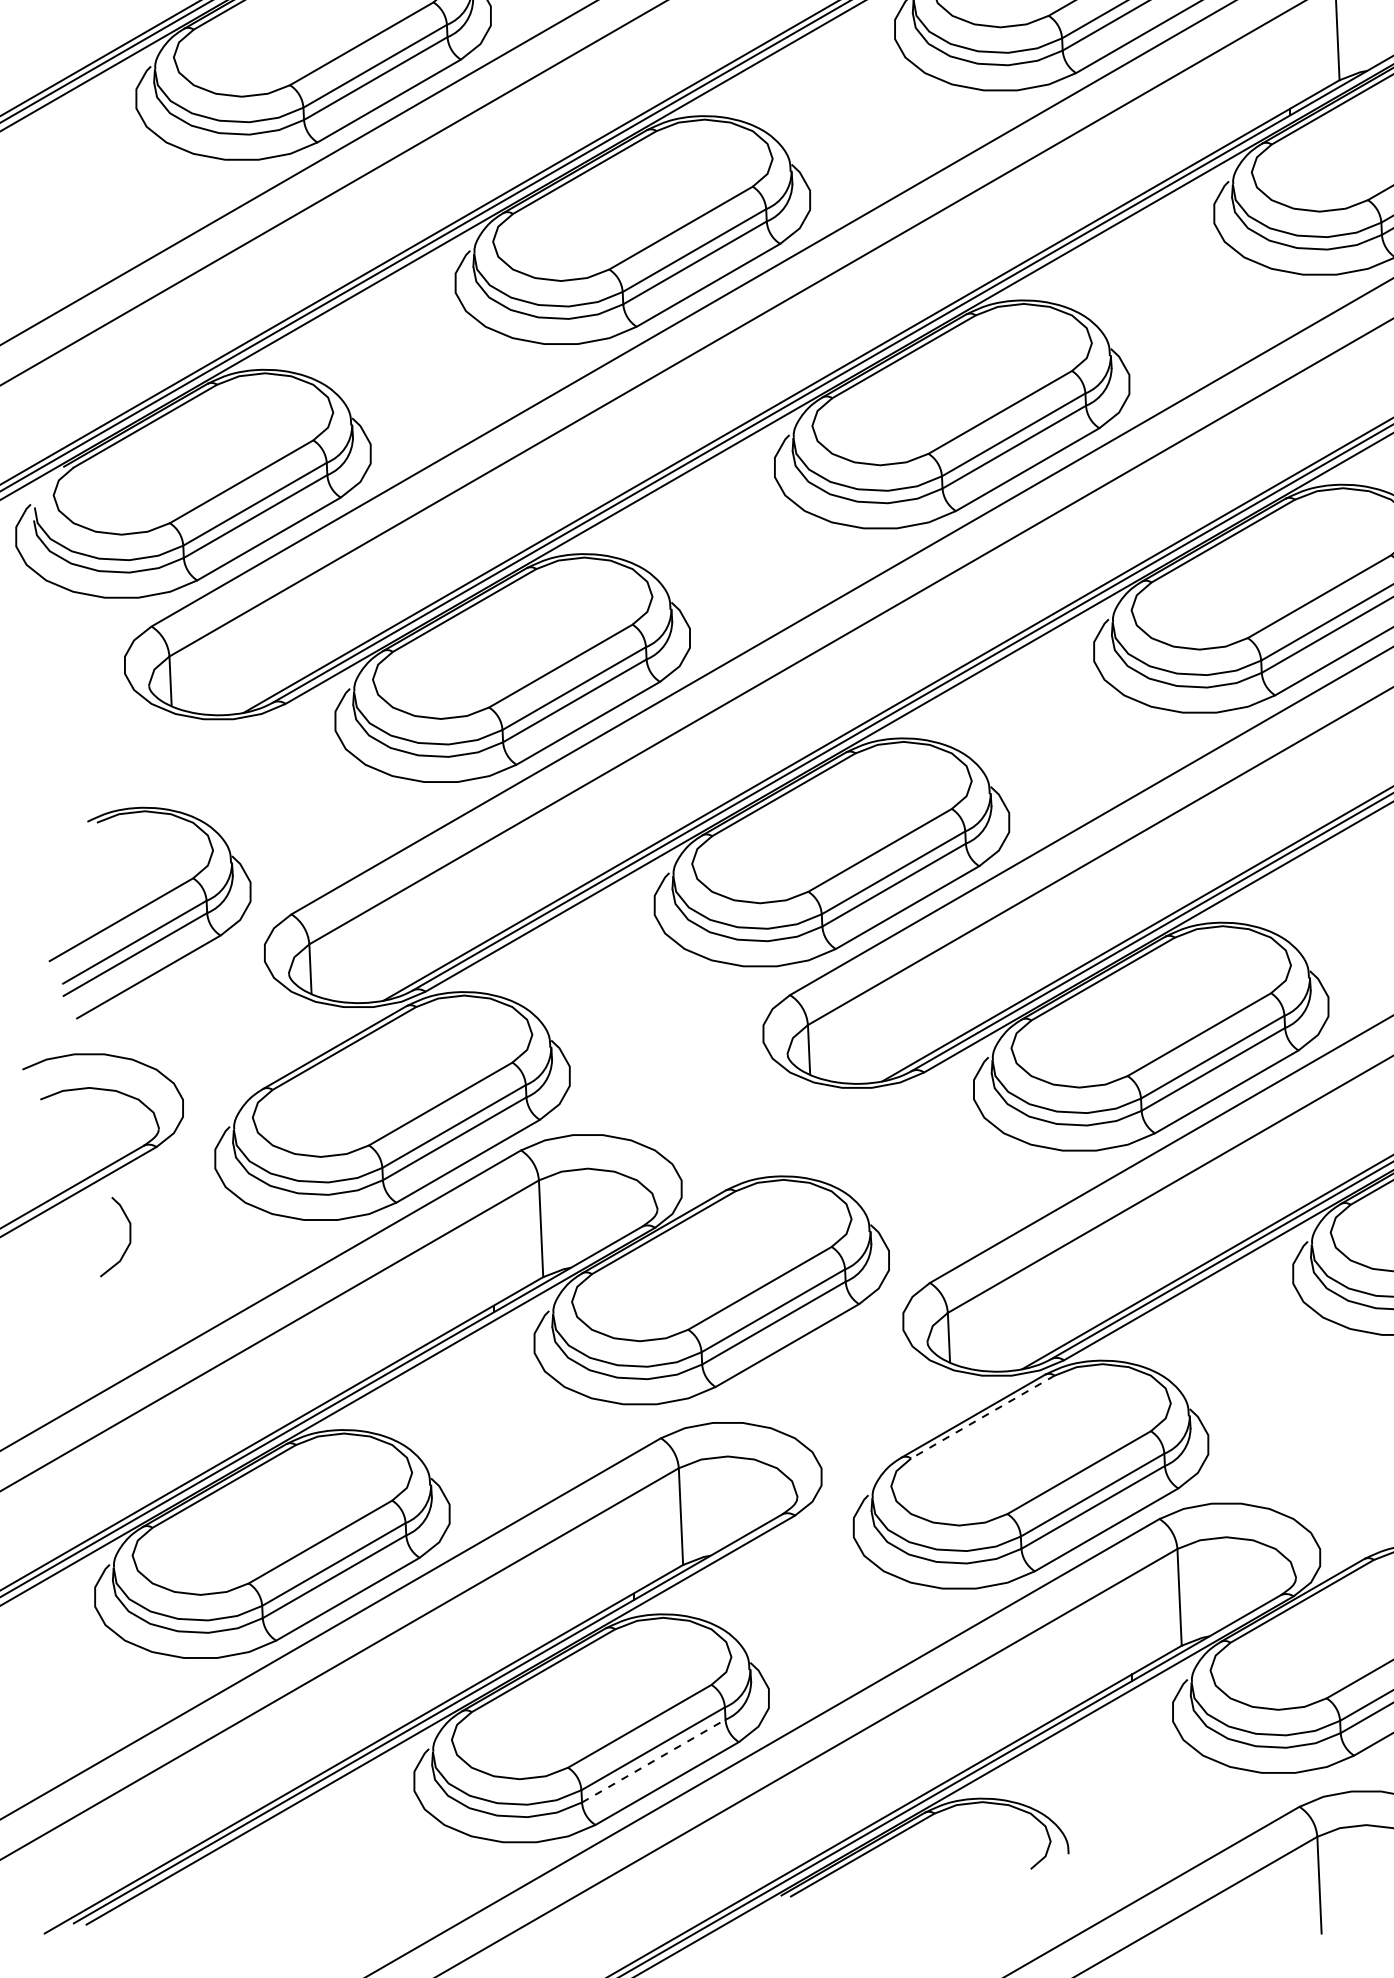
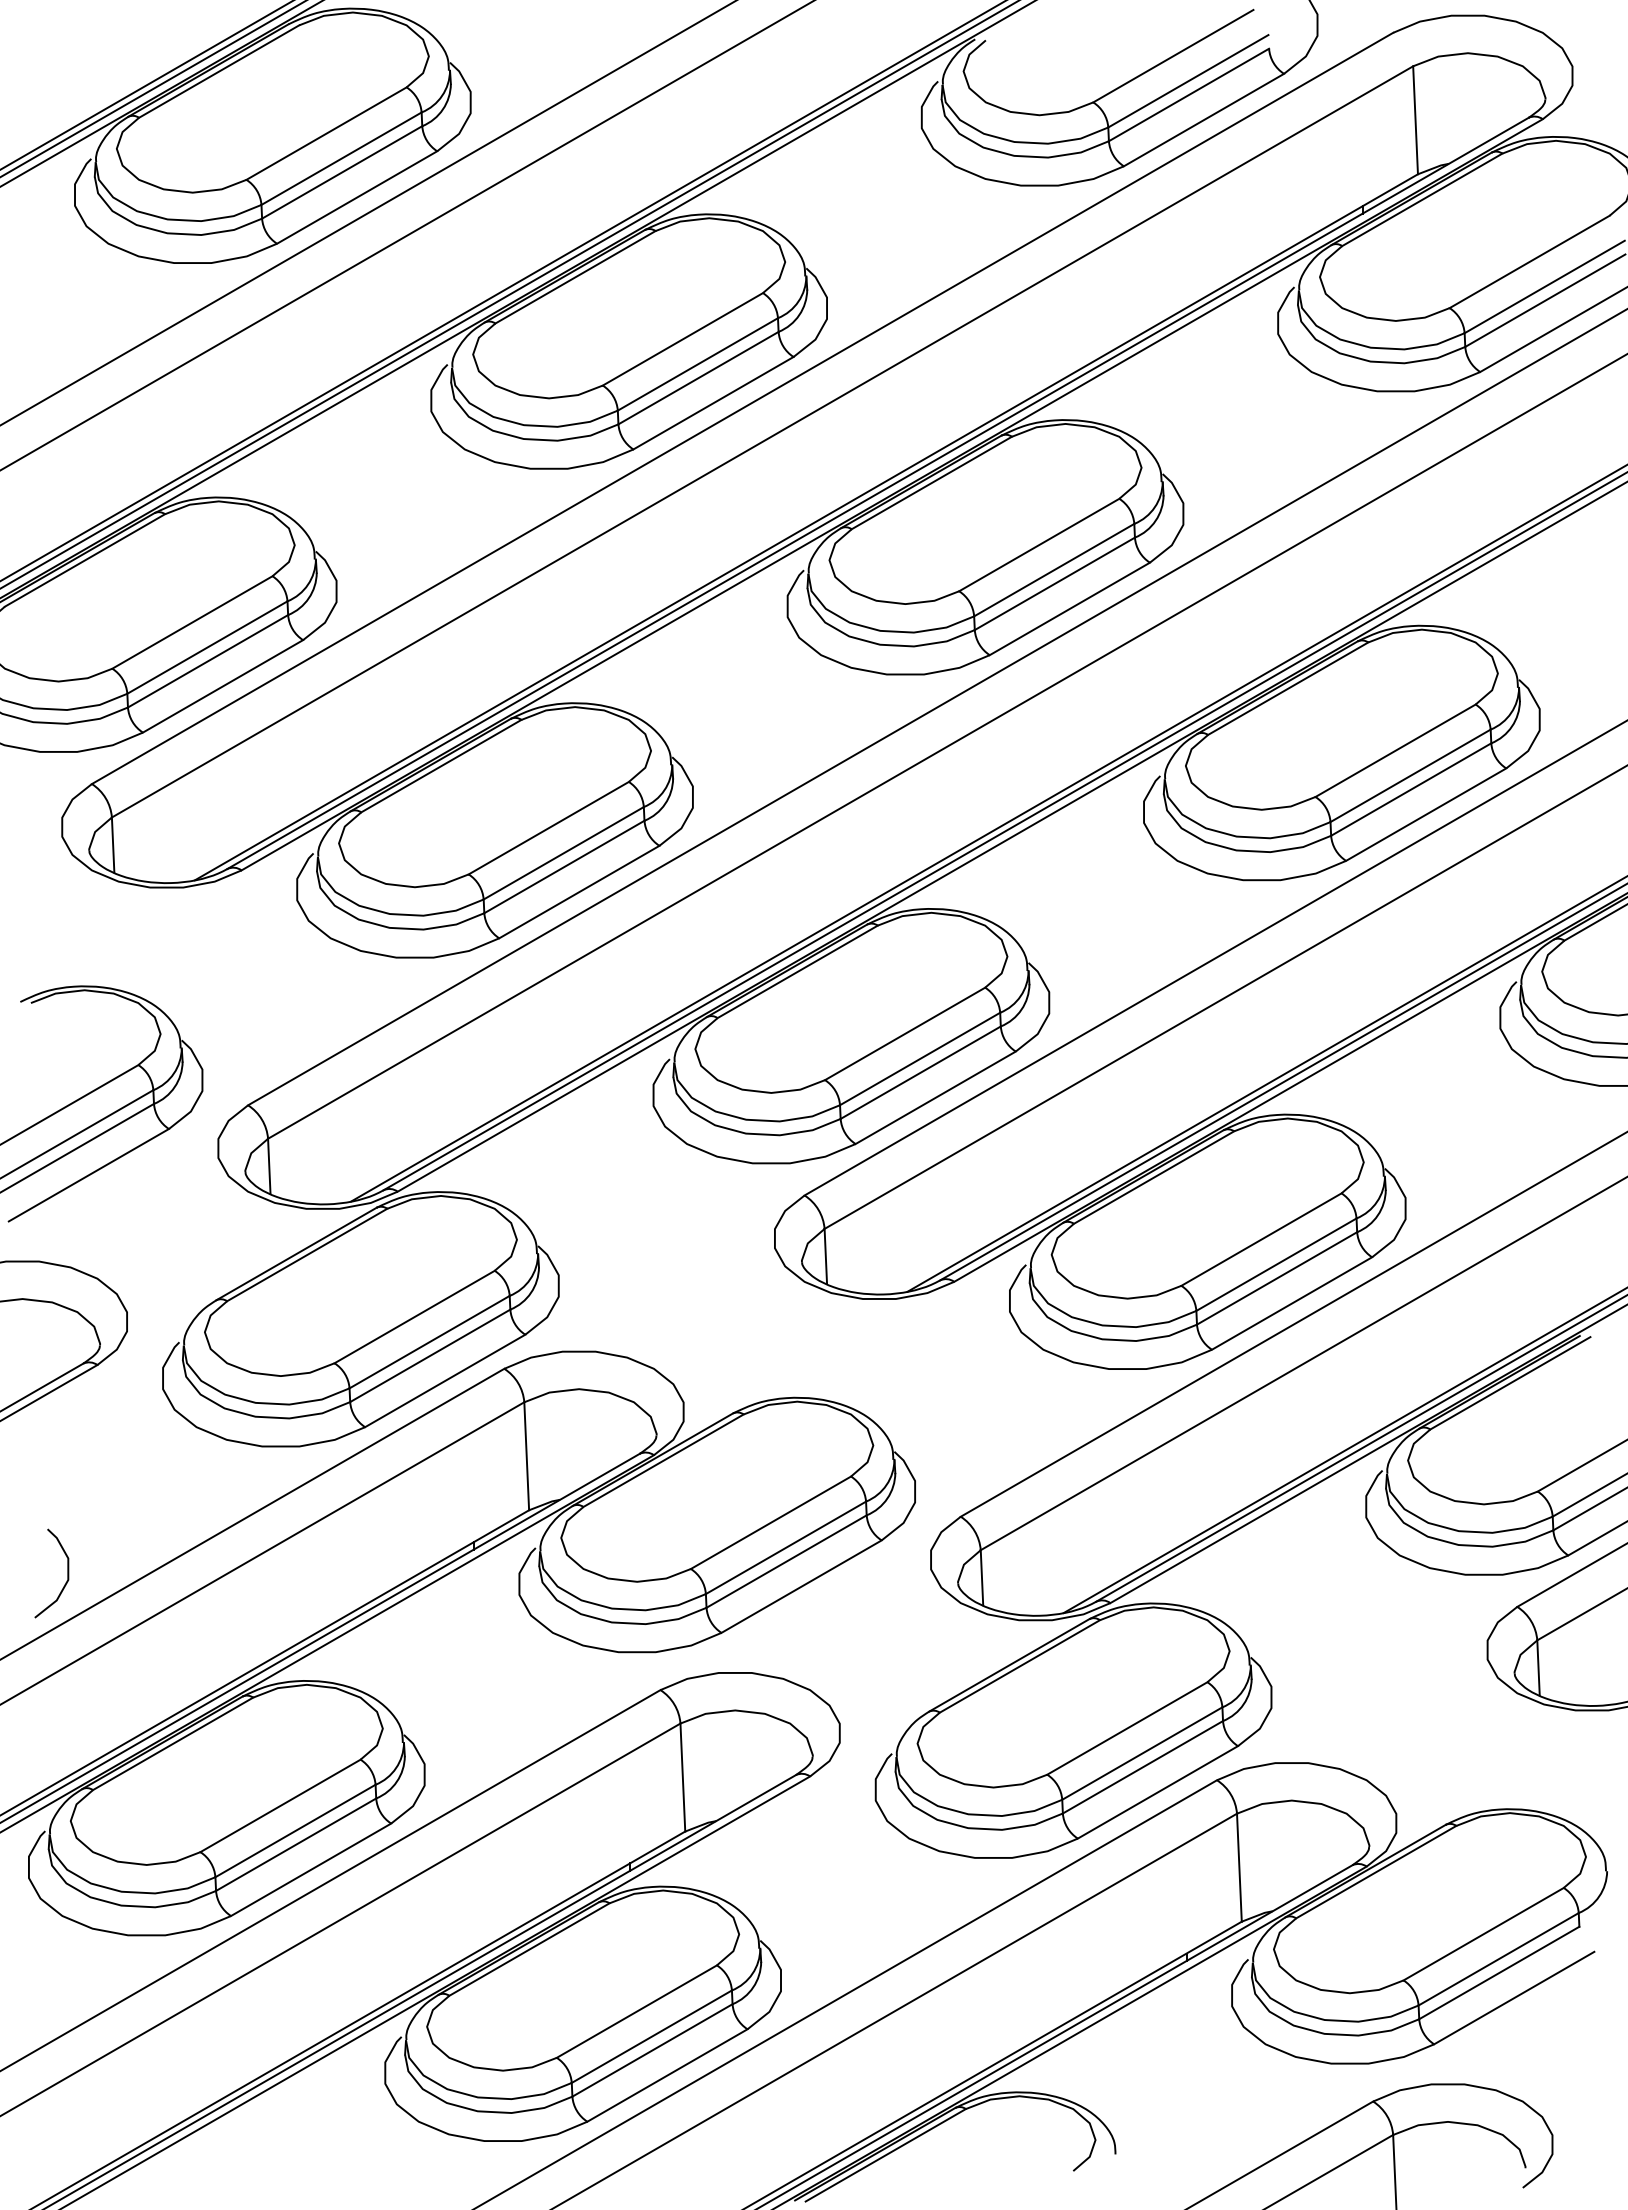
curve: (129, 1237) -> (67, 1573), moved
line: (982, 1417) -> (1019, 1666), dashed -> solid
line: (653, 1761) -> (652, 2050), dashed -> solid

